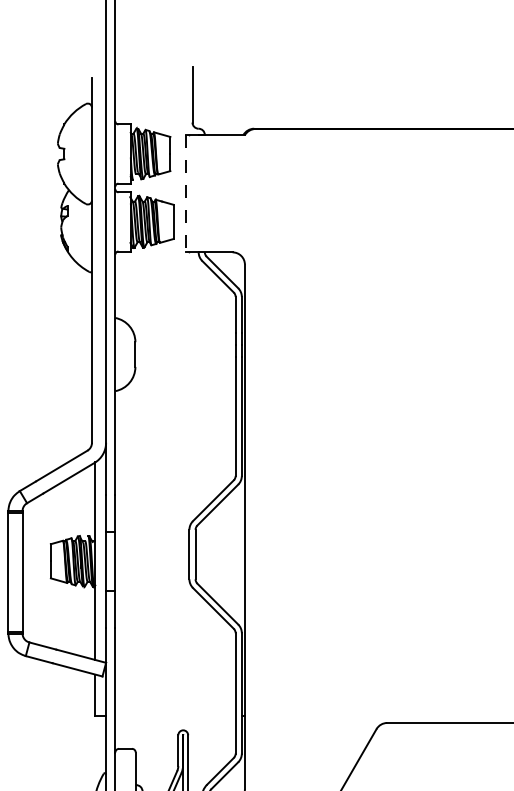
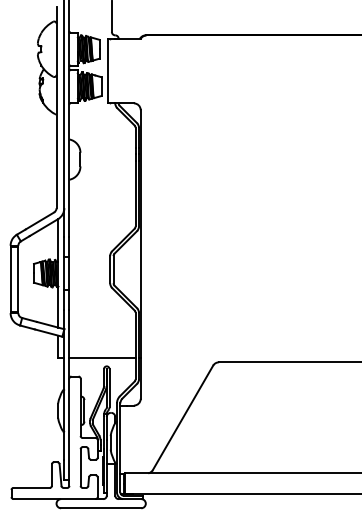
line: (186, 194) -> (108, 71), dashed -> solid
line: (175, 716) -> (102, 358), added

